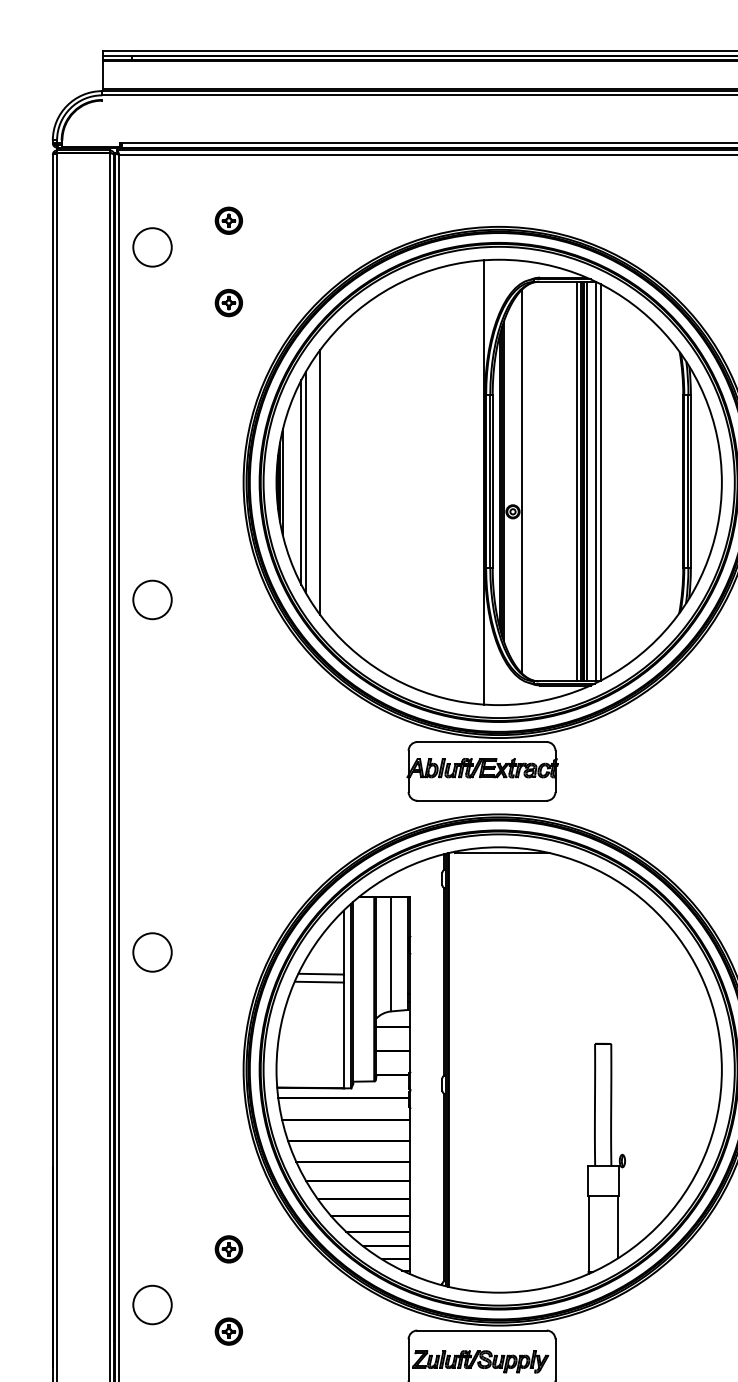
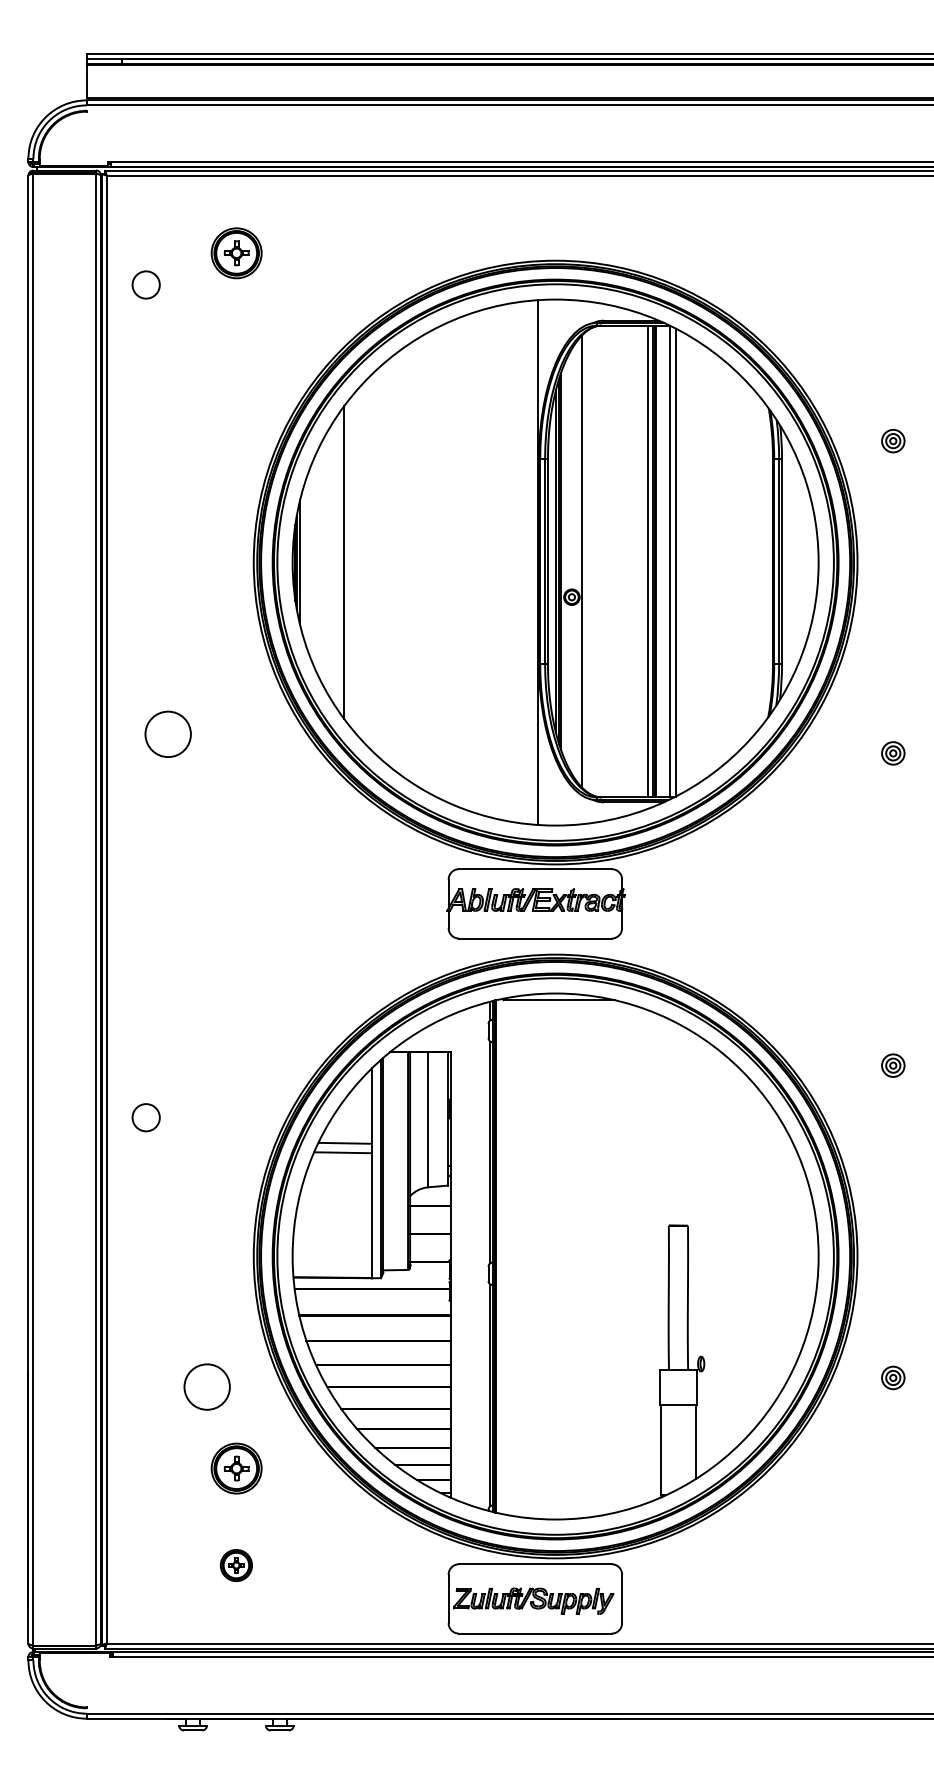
part: (228, 220) -> (235, 253), size x1.6
circle: (151, 246) -> (145, 284), size x0.6
part: (228, 302) -> (235, 350), removed
line: (587, 481) -> (659, 561), removed
line: (301, 482) -> (322, 562), removed
line: (306, 482) -> (327, 562), removed
circle: (151, 599) -> (167, 733), moved
circle: (151, 952) -> (145, 1117), size x0.6
part: (228, 1248) -> (235, 1467), size x1.6
circle: (151, 1304) -> (206, 1386), moved

